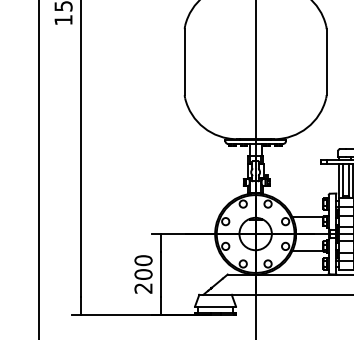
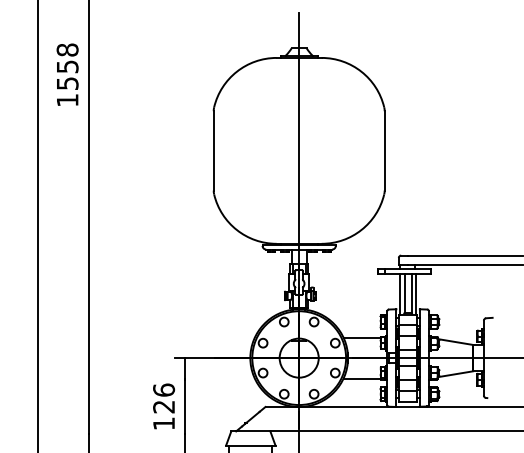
text: (143, 274) -> (164, 406), 200 -> 126

